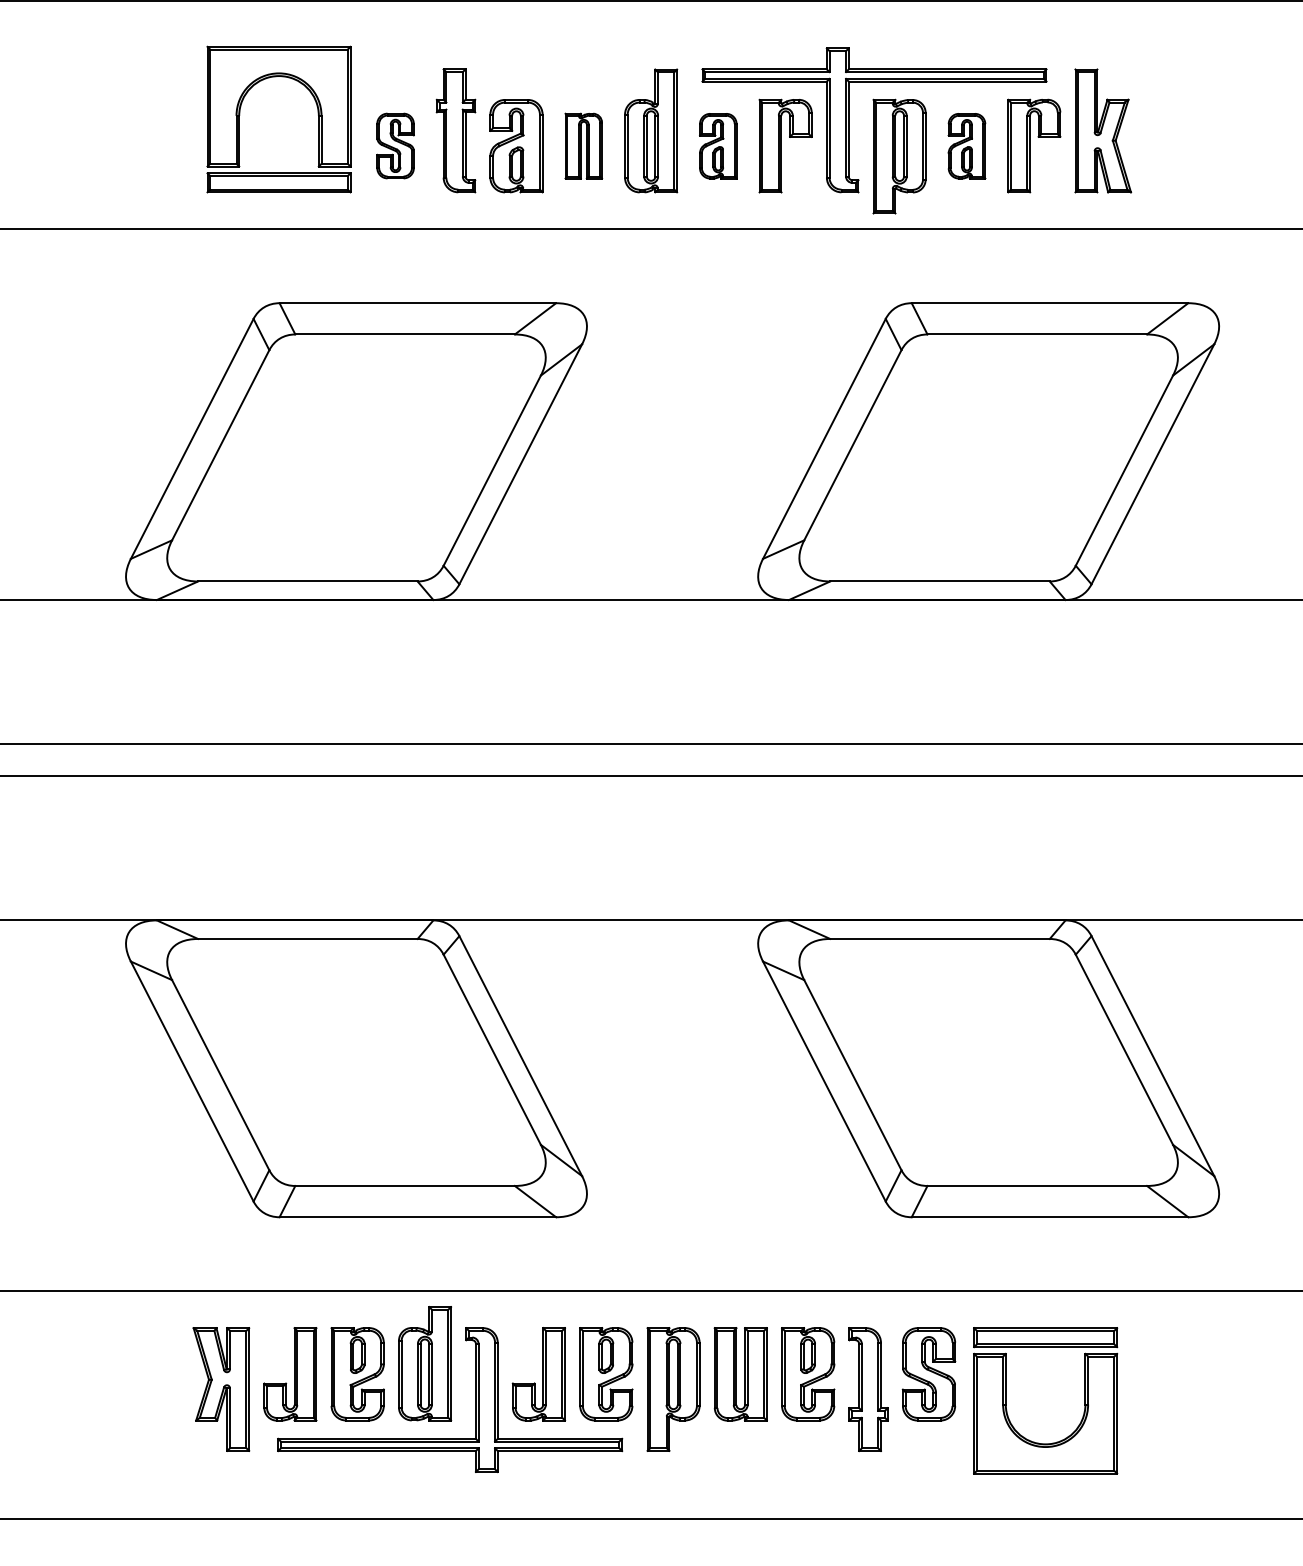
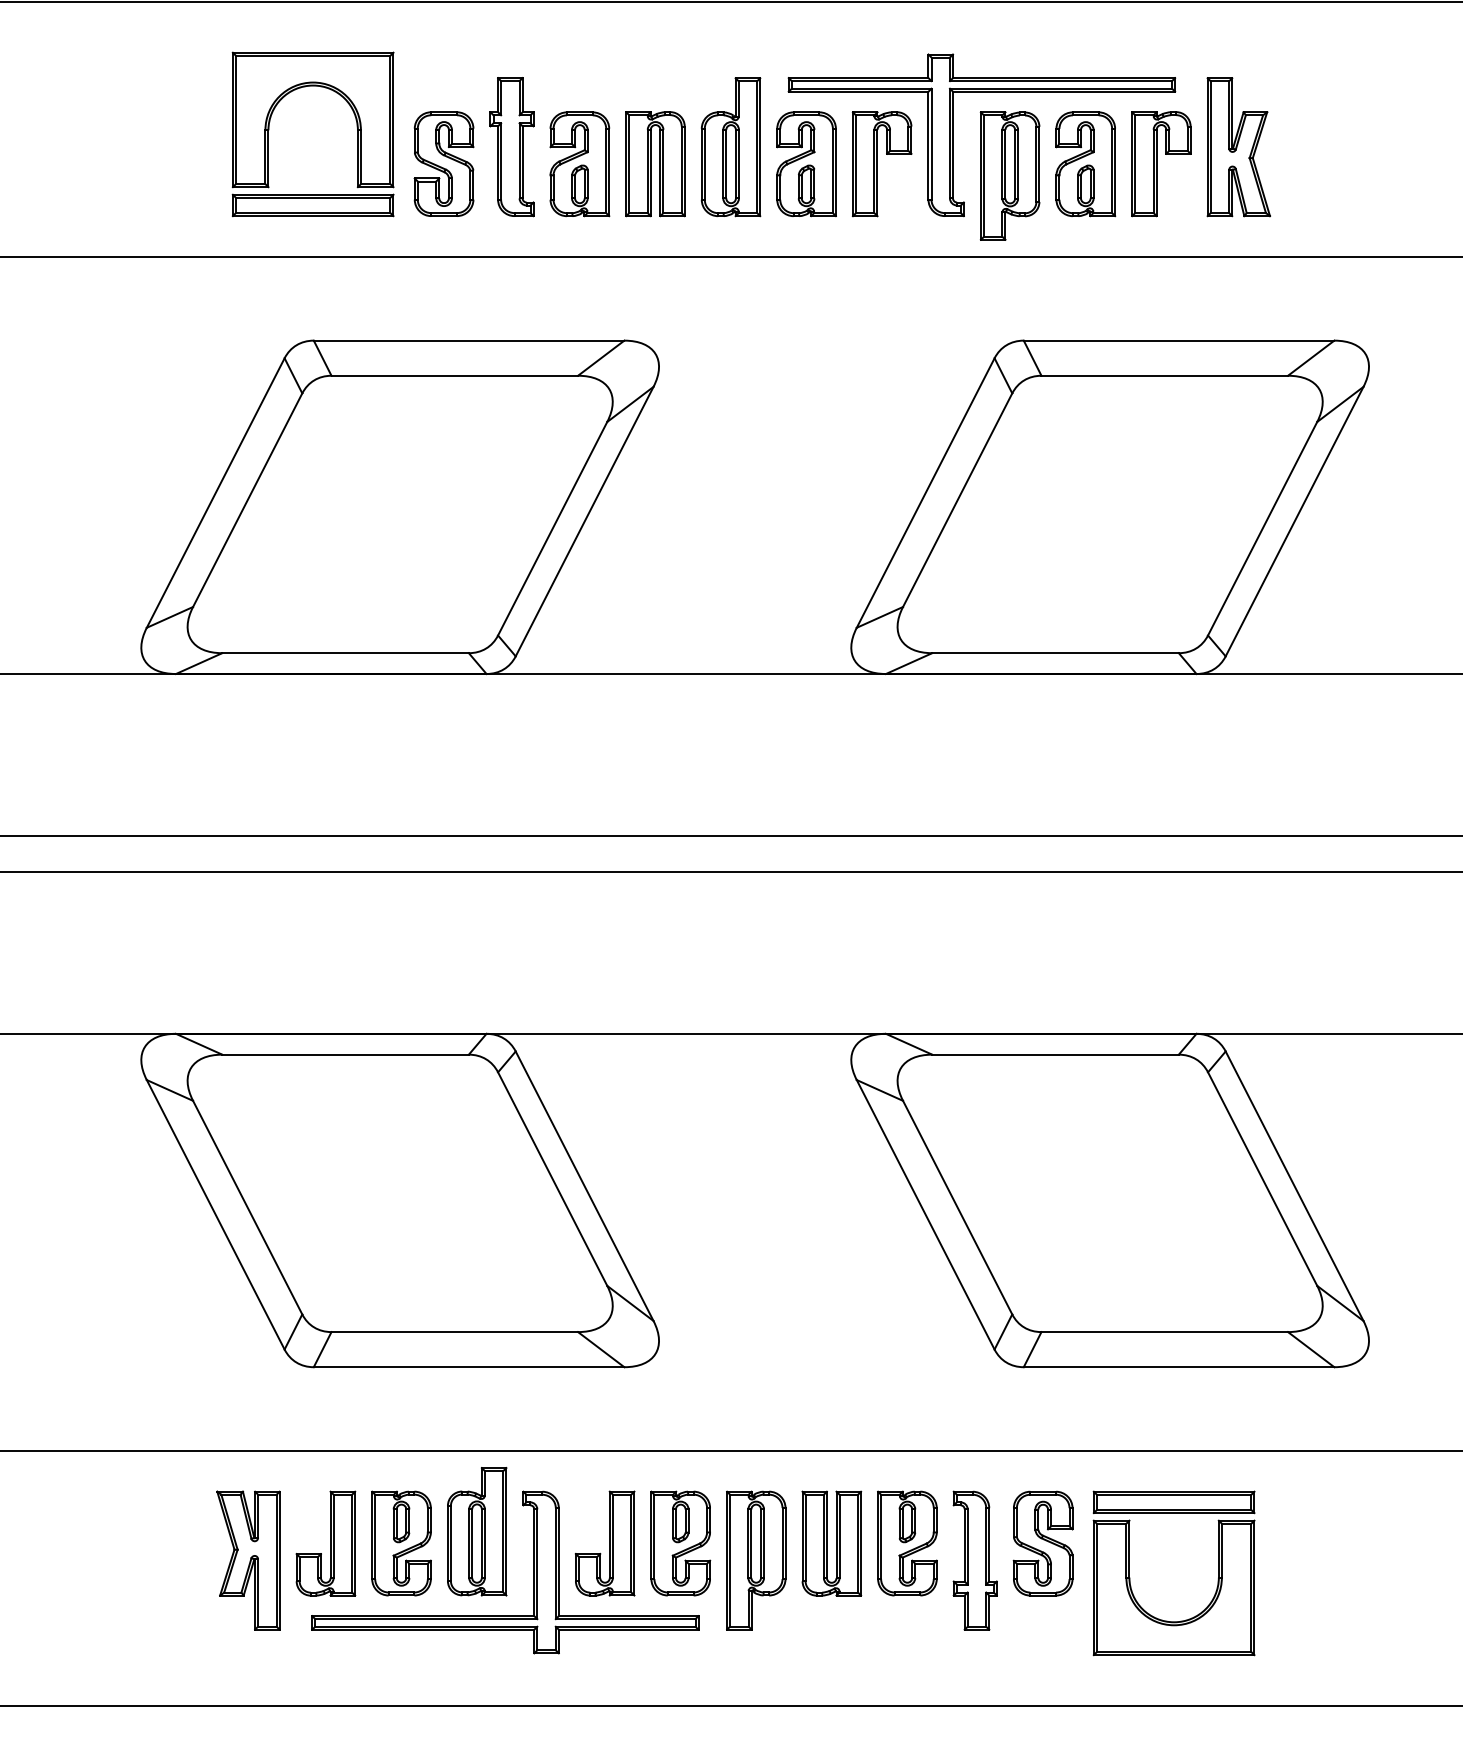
part: (395, 145) -> (443, 163), size x1.43
part: (583, 146) -> (655, 164), size x1.43
part: (718, 146) -> (806, 164), size x1.43
part: (966, 146) -> (1085, 164), size x1.43

